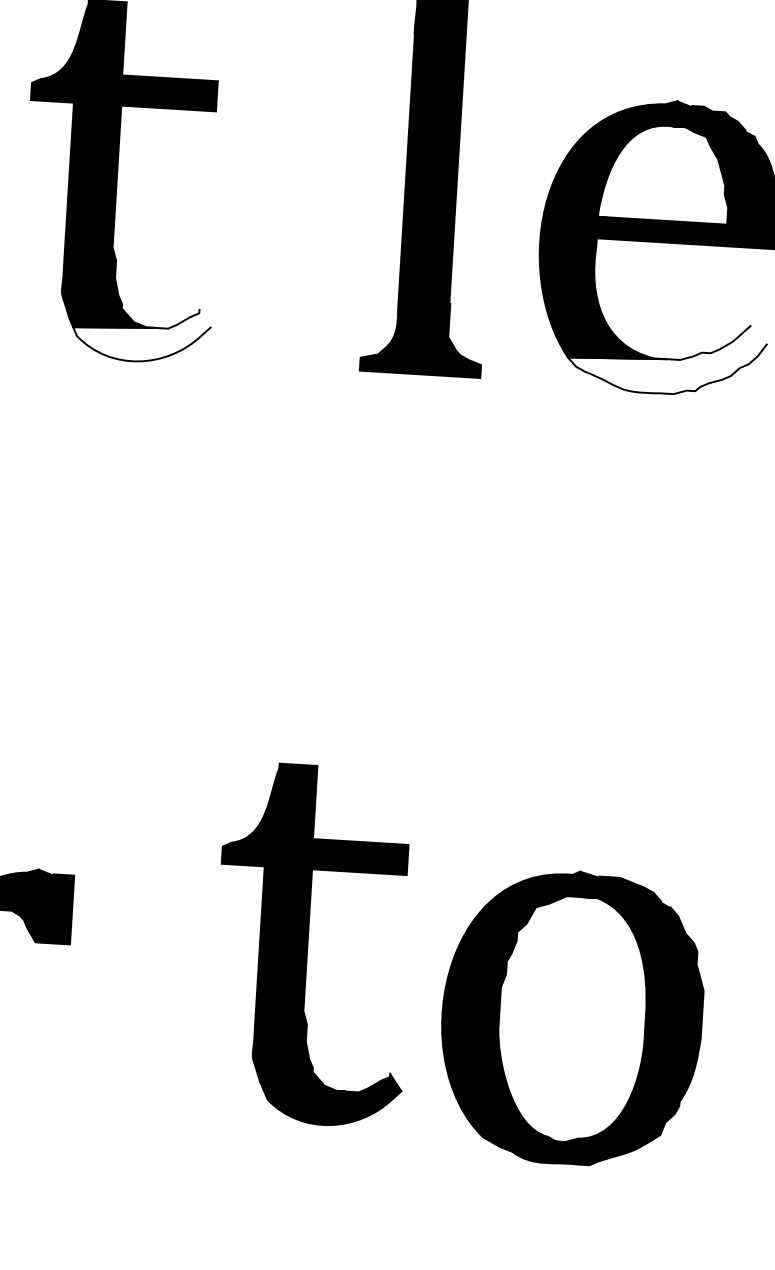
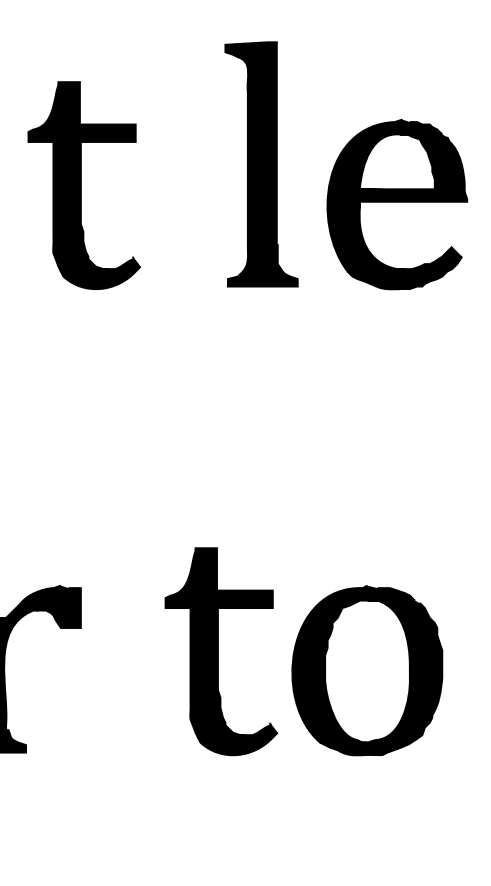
fill: (141, 332) -> (100, 272), added
fill: (666, 356) -> (404, 267), added
part: (313, 944) -> (221, 651), moved
part: (572, 1017) -> (367, 670), moved

